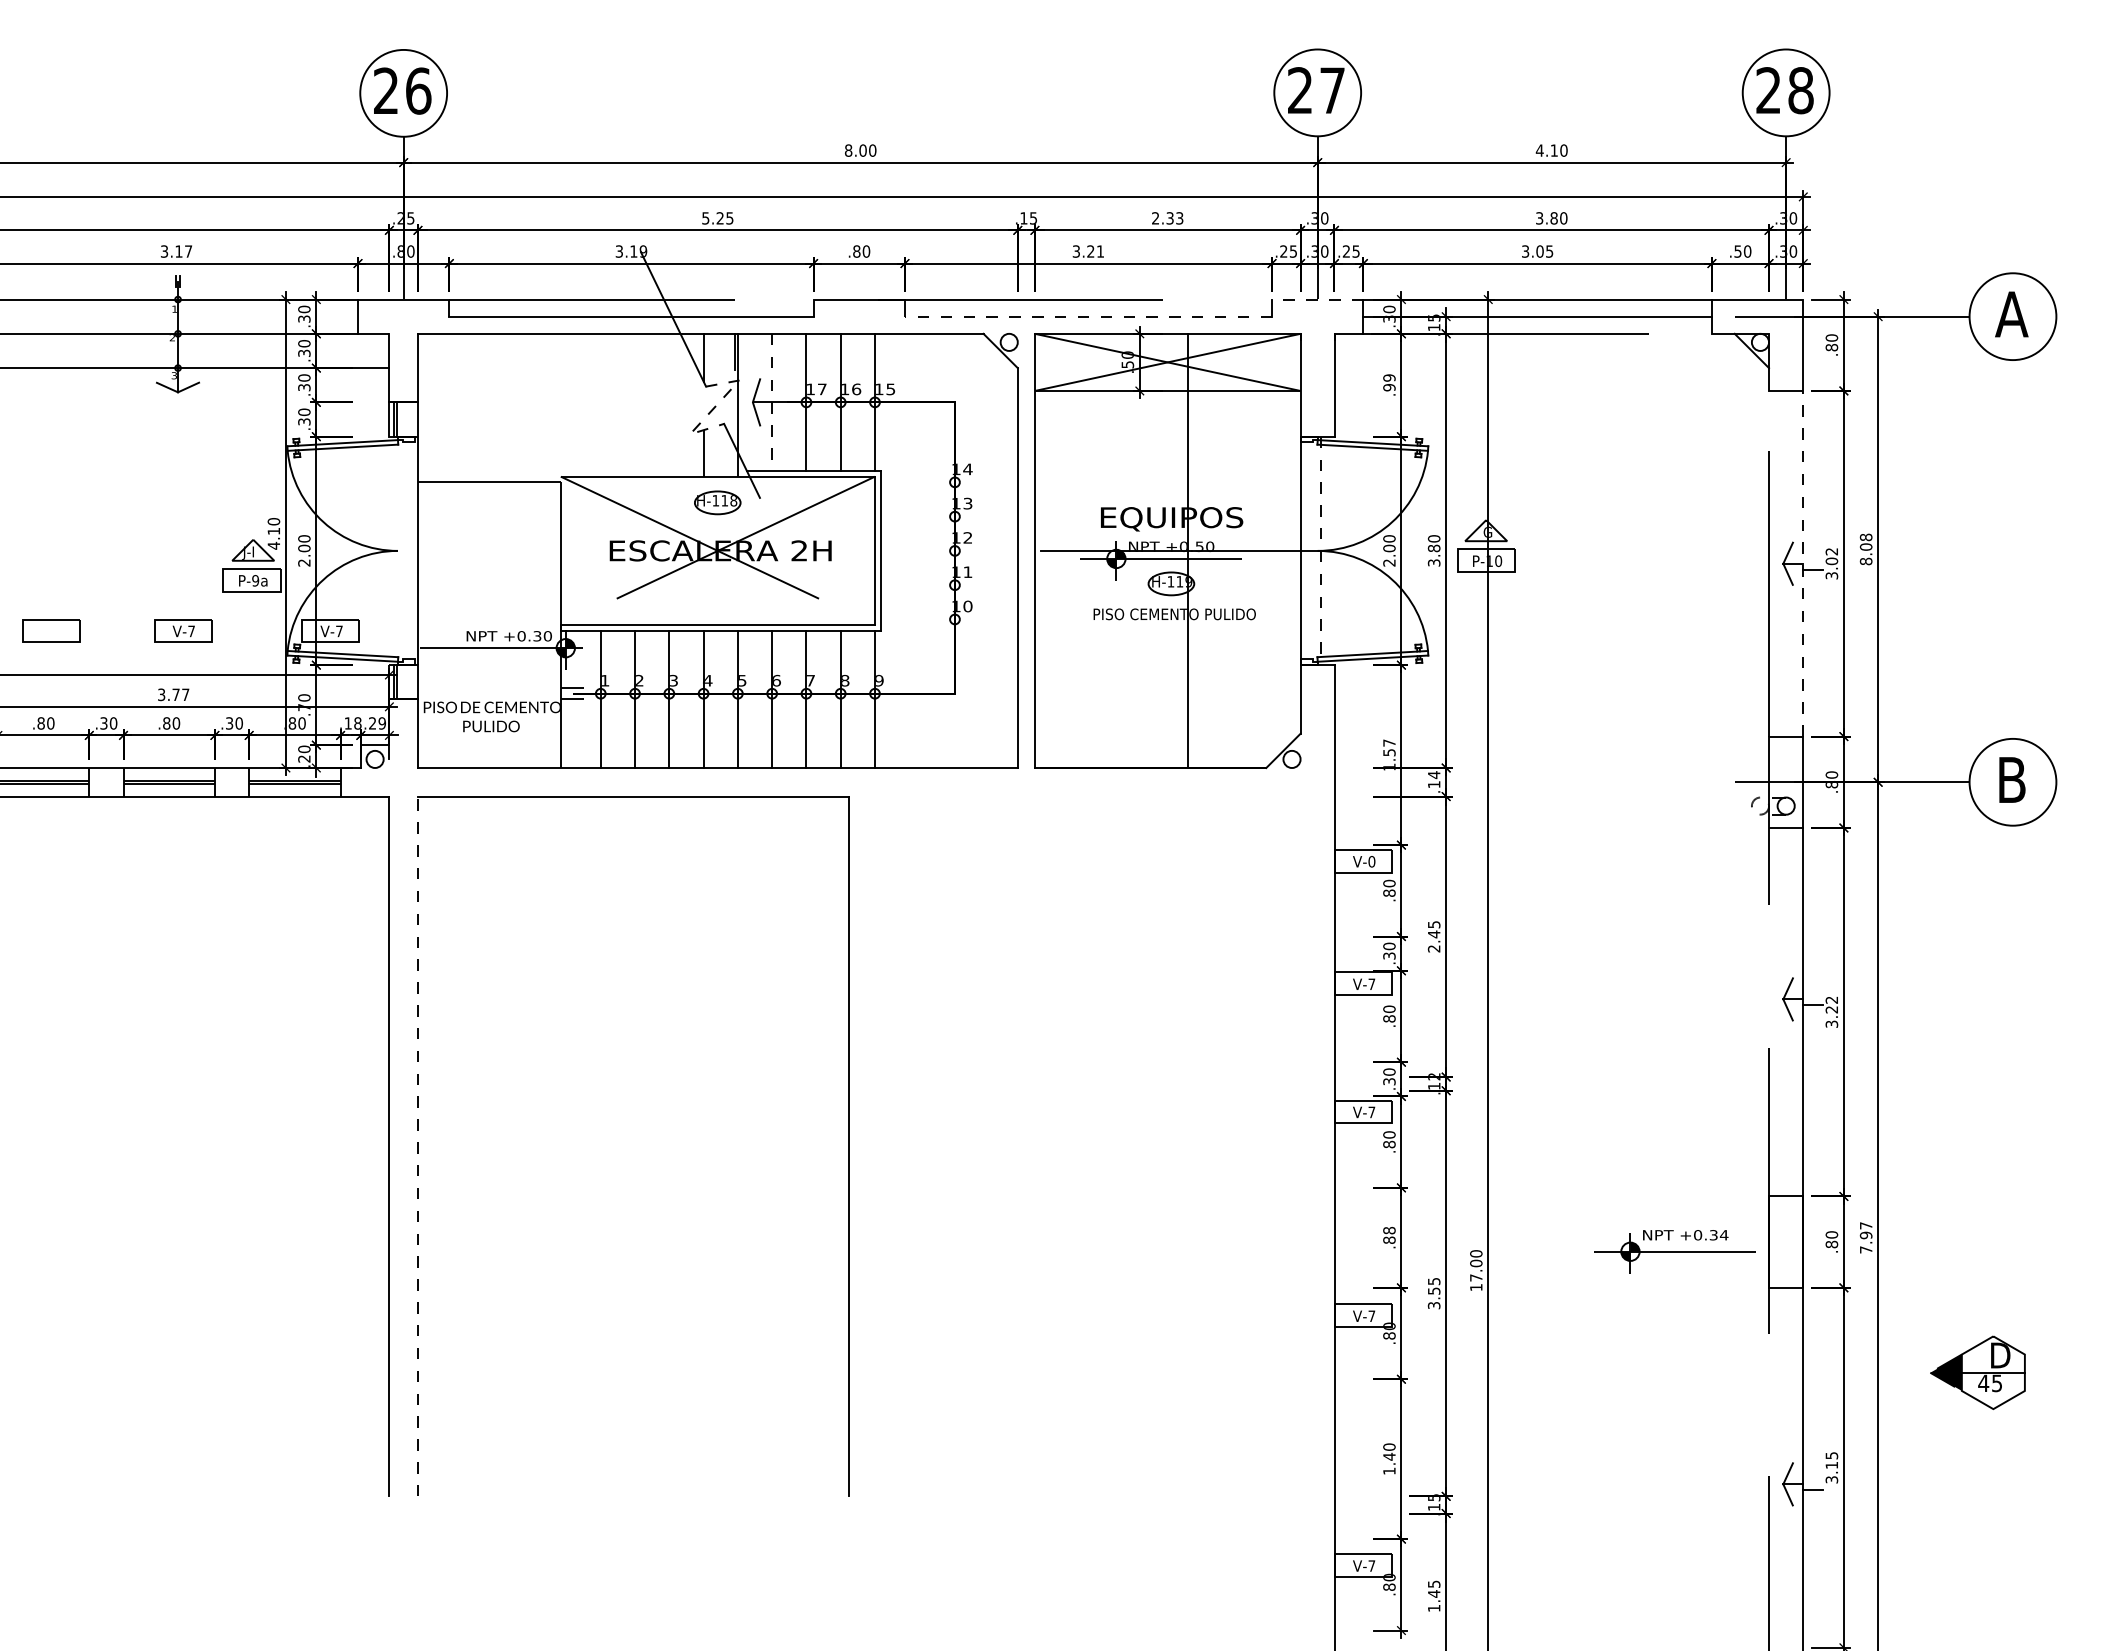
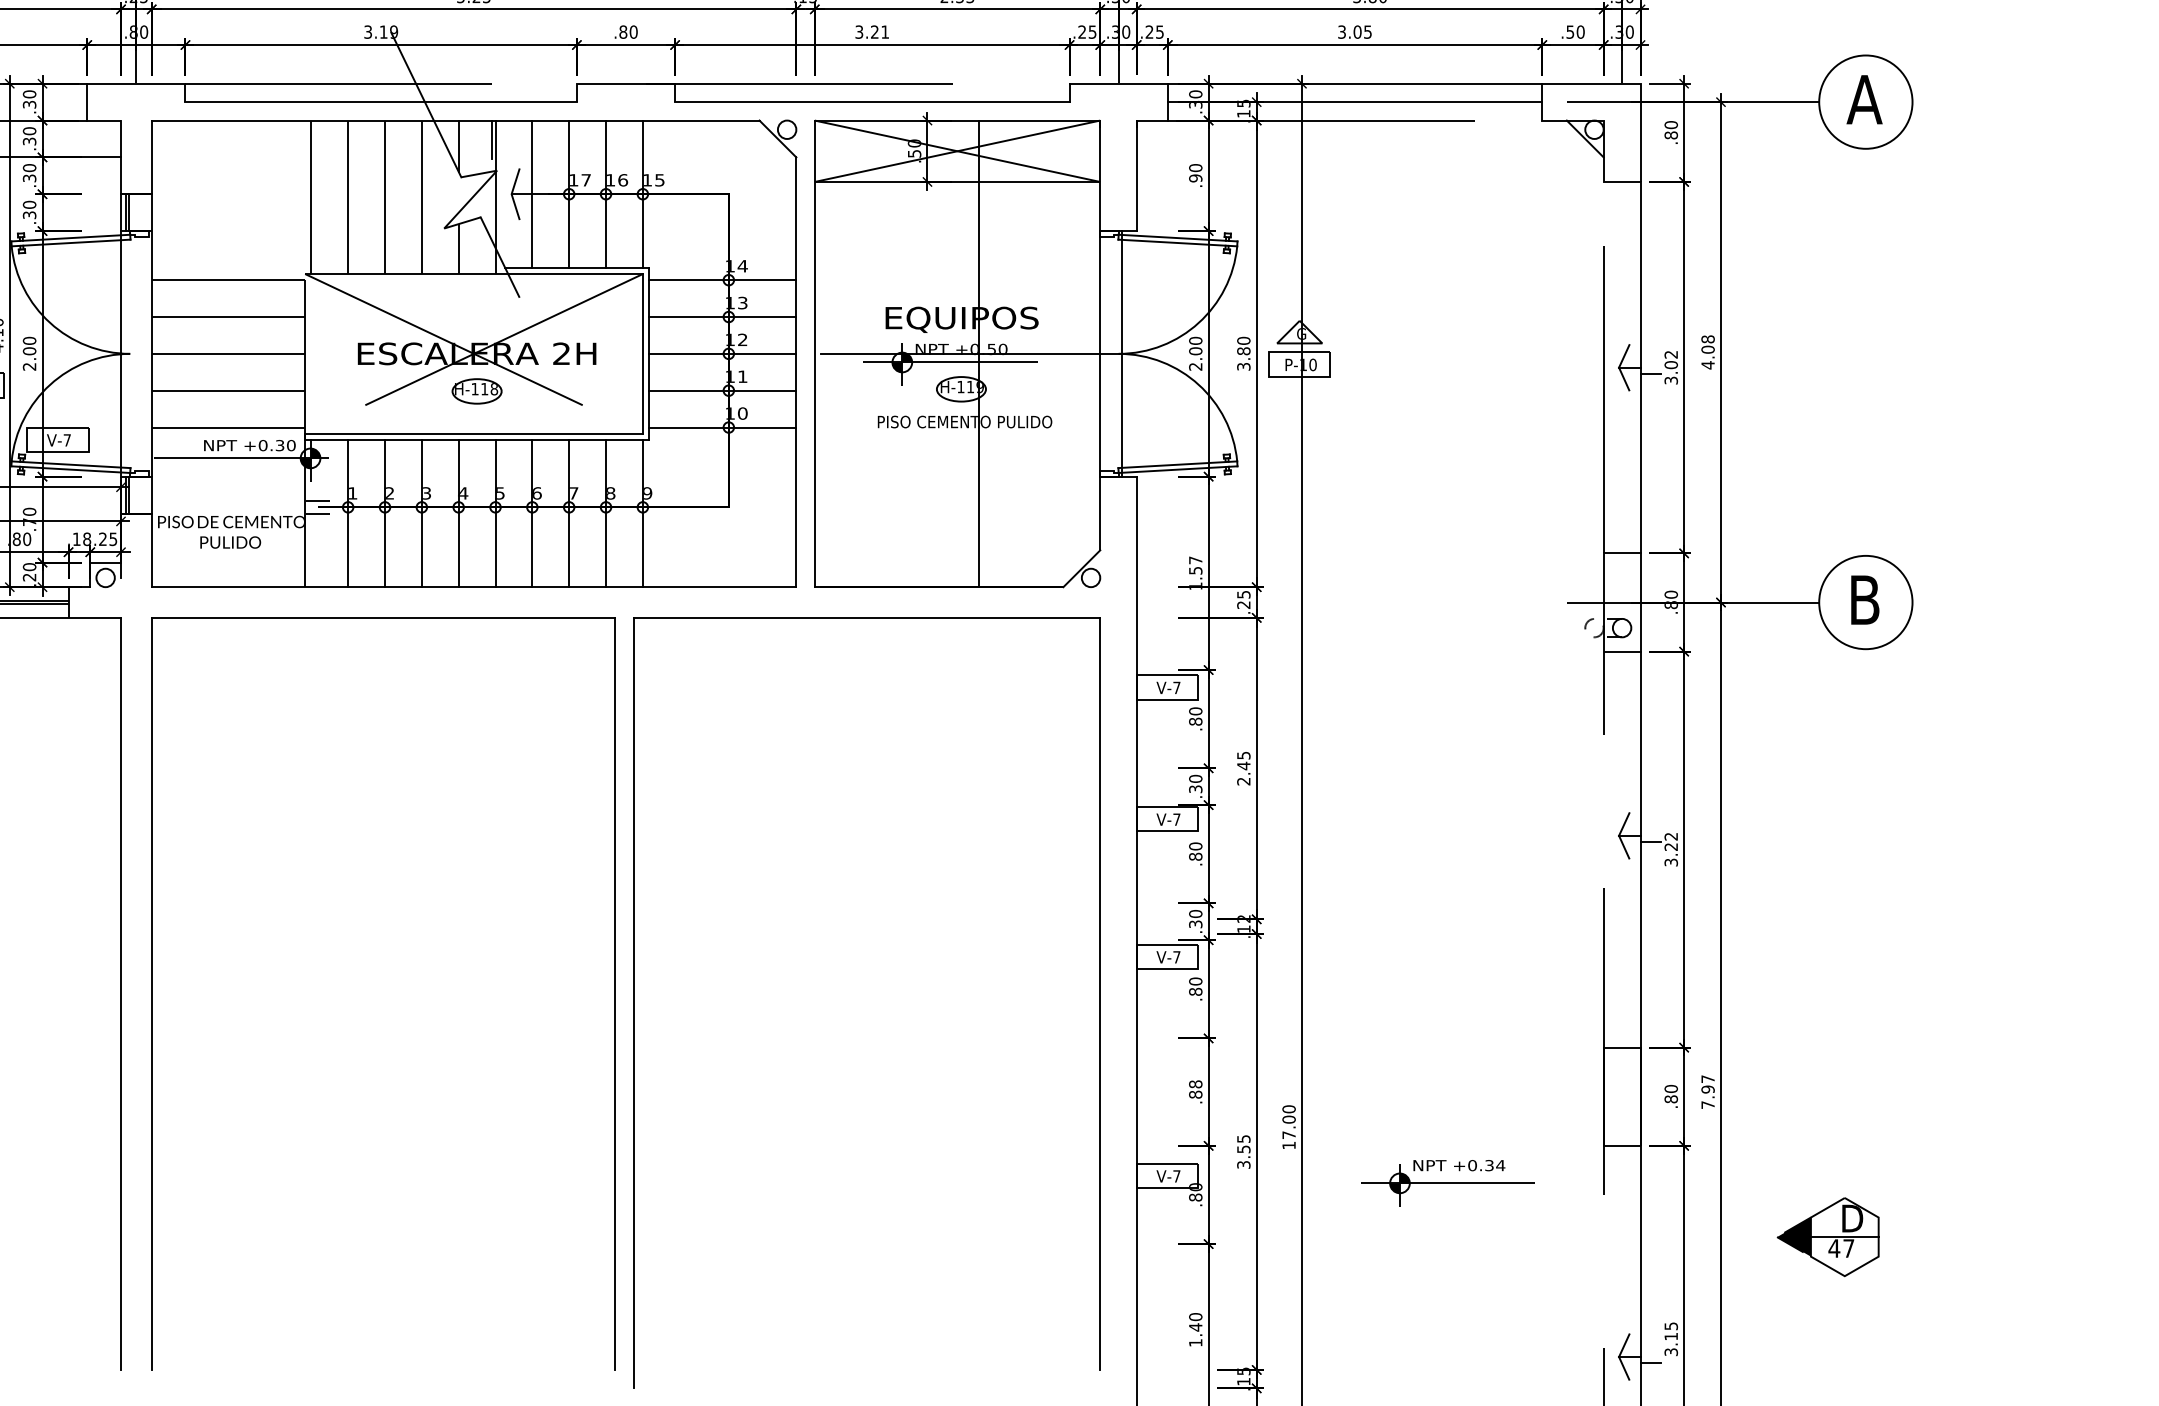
line: (1317, 299) -> (1118, 83), dashed -> solid
line: (1088, 316) -> (872, 101), dashed -> solid
text: (1389, 377) -> (1195, 167), .99 -> .90
line: (772, 402) -> (532, 194), dashed -> solid
line: (566, 404) -> (311, 196), added
line: (600, 404) -> (347, 196), added
line: (635, 404) -> (385, 196), added
line: (669, 404) -> (422, 196), added
line: (713, 408) -> (469, 200), dashed -> solid
line: (948, 482) -> (721, 280), added
part: (717, 502) -> (476, 391), moved
line: (488, 516) -> (227, 316), added
line: (948, 516) -> (721, 316), added
line: (389, 550) -> (121, 353), added
line: (488, 550) -> (227, 353), added
line: (948, 550) -> (721, 353), added
line: (1320, 551) -> (1121, 354), dashed -> solid
text: (1865, 561) -> (1707, 365), 8.08 -> 4.08
line: (1803, 563) -> (1640, 367), dashed -> solid
line: (488, 585) -> (227, 391), added
line: (948, 585) -> (721, 391), added
line: (488, 619) -> (227, 427), added
line: (948, 619) -> (721, 427), added
text: (381, 723) -> (112, 539), .29 -> .25
text: (1433, 779) -> (1243, 599), .14 -> .25
text: (1371, 861) -> (1176, 687), V-0 -> V-7
line: (417, 1146) -> (151, 993), dashed -> solid
part: (866, 1155) -> (633, 1003), added
part: (1674, 1251) -> (1447, 1183), moved
text: (1997, 1383) -> (1849, 1248), 45 -> 47

